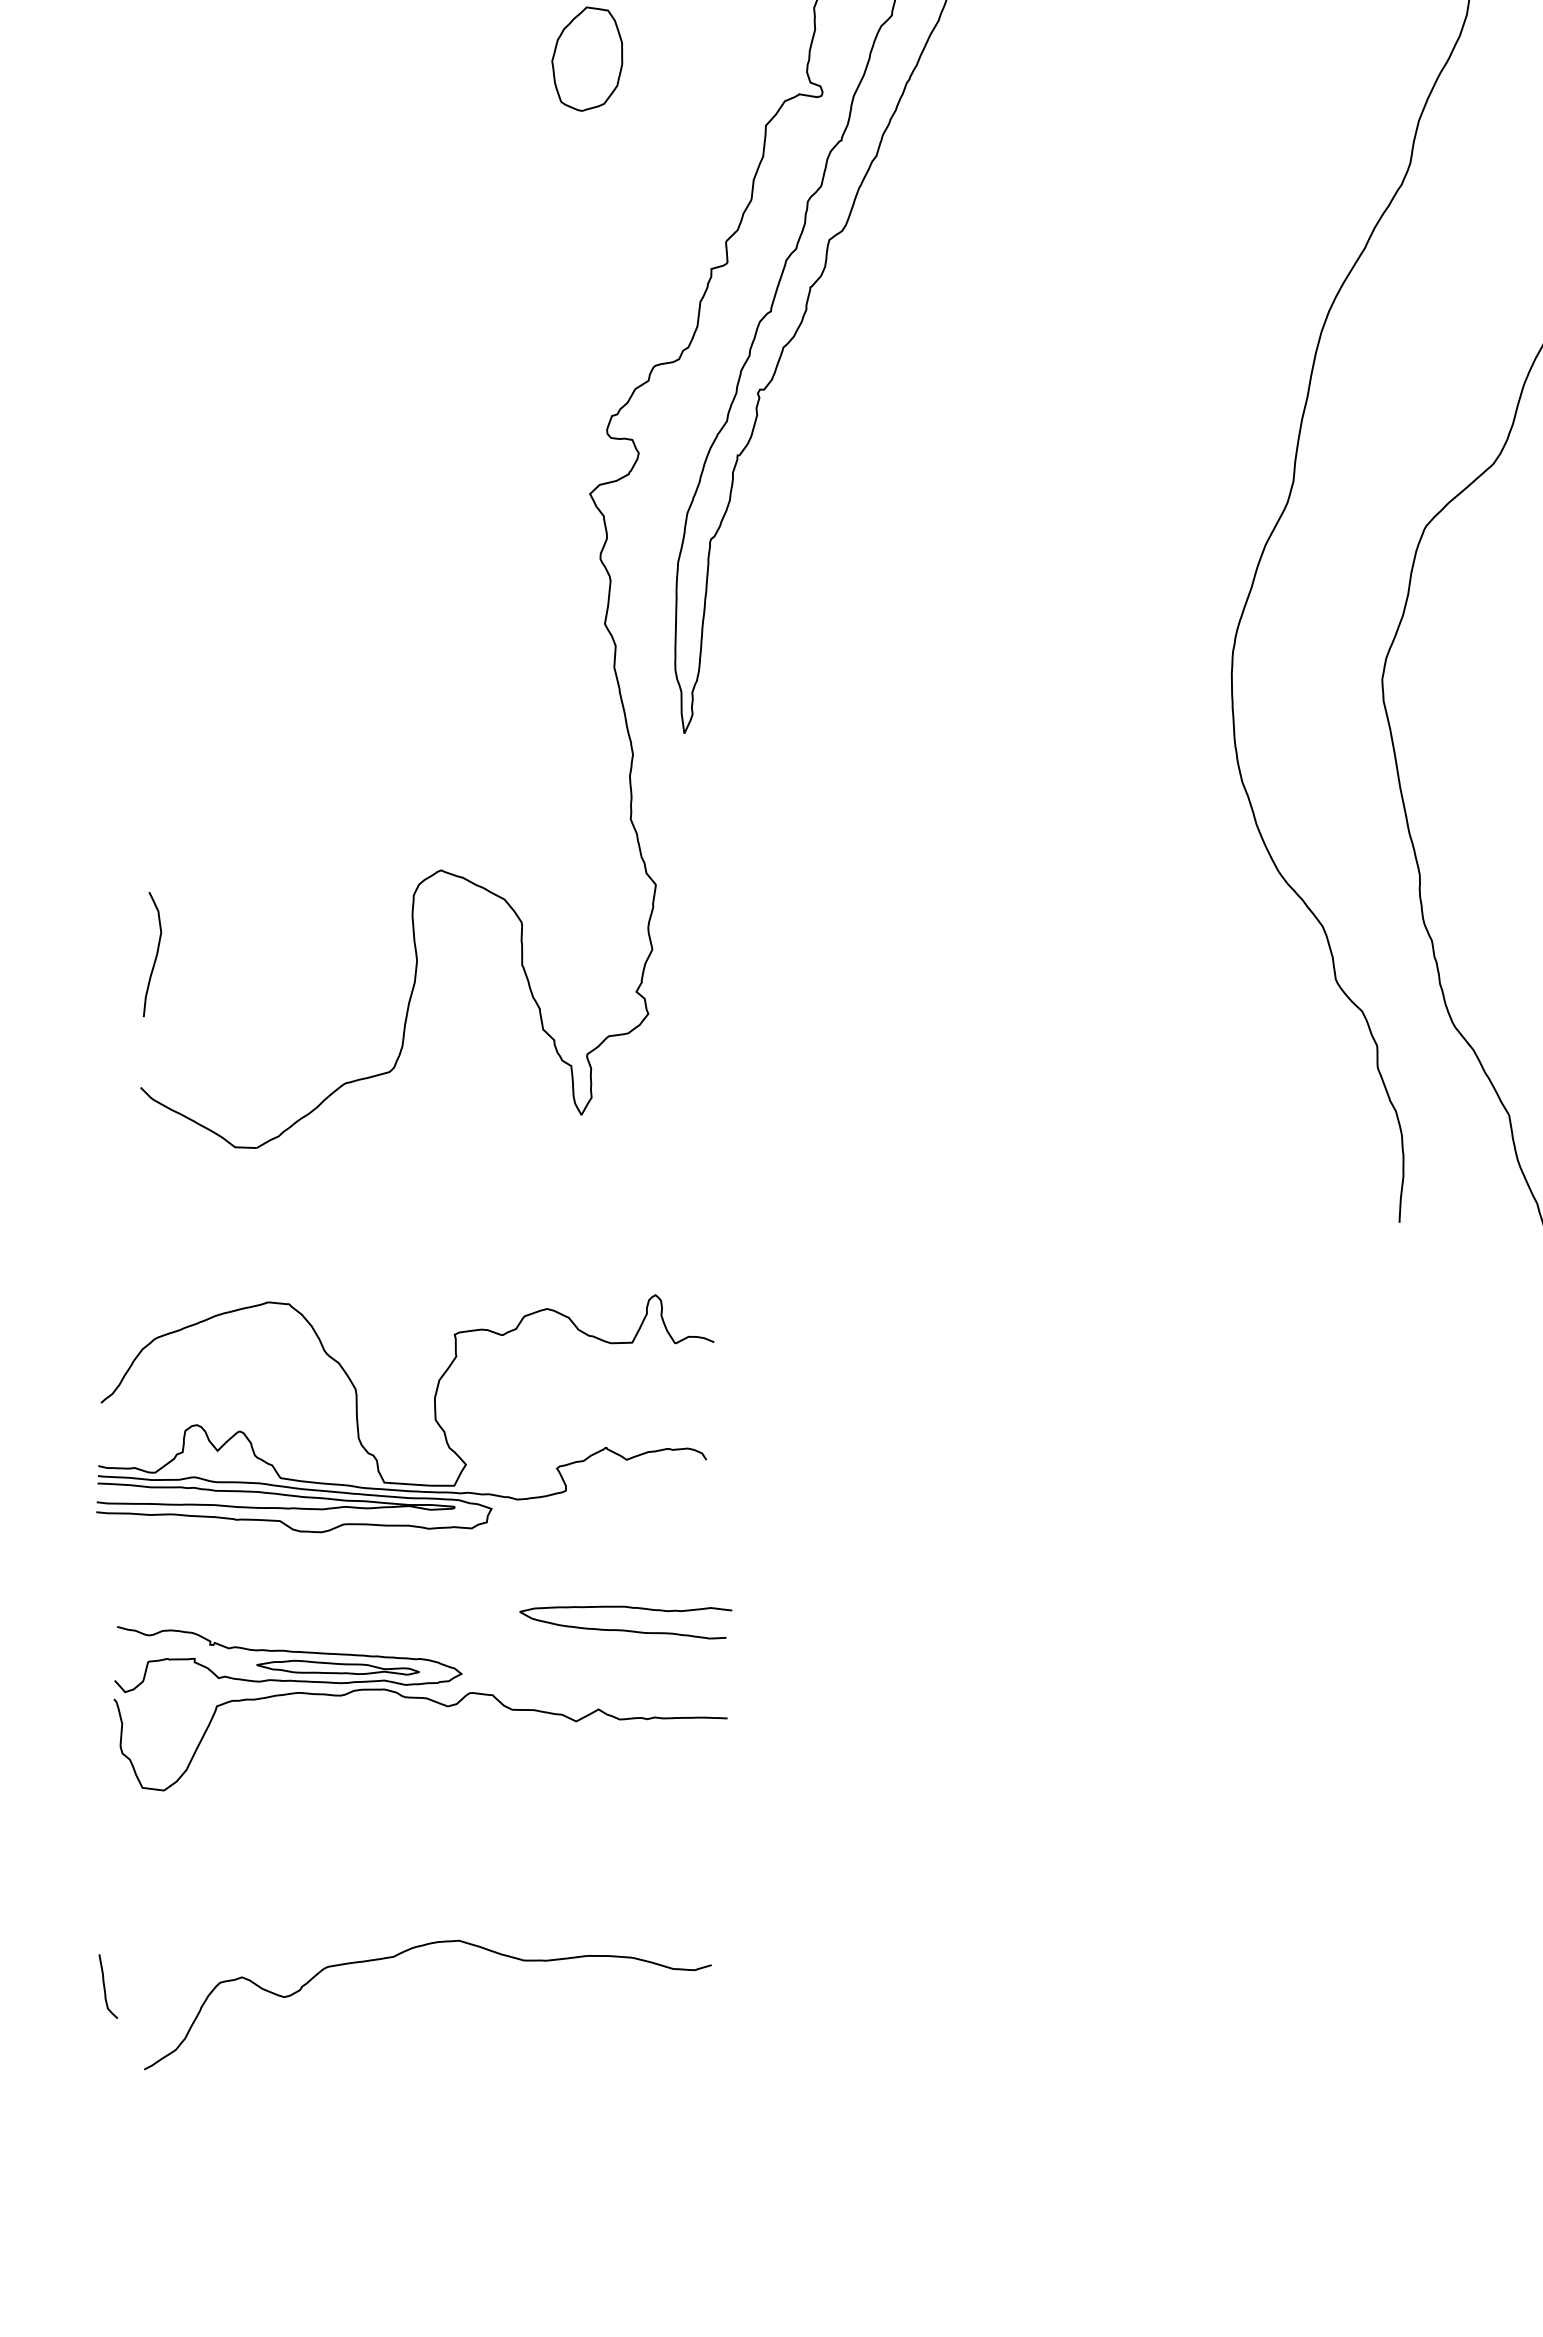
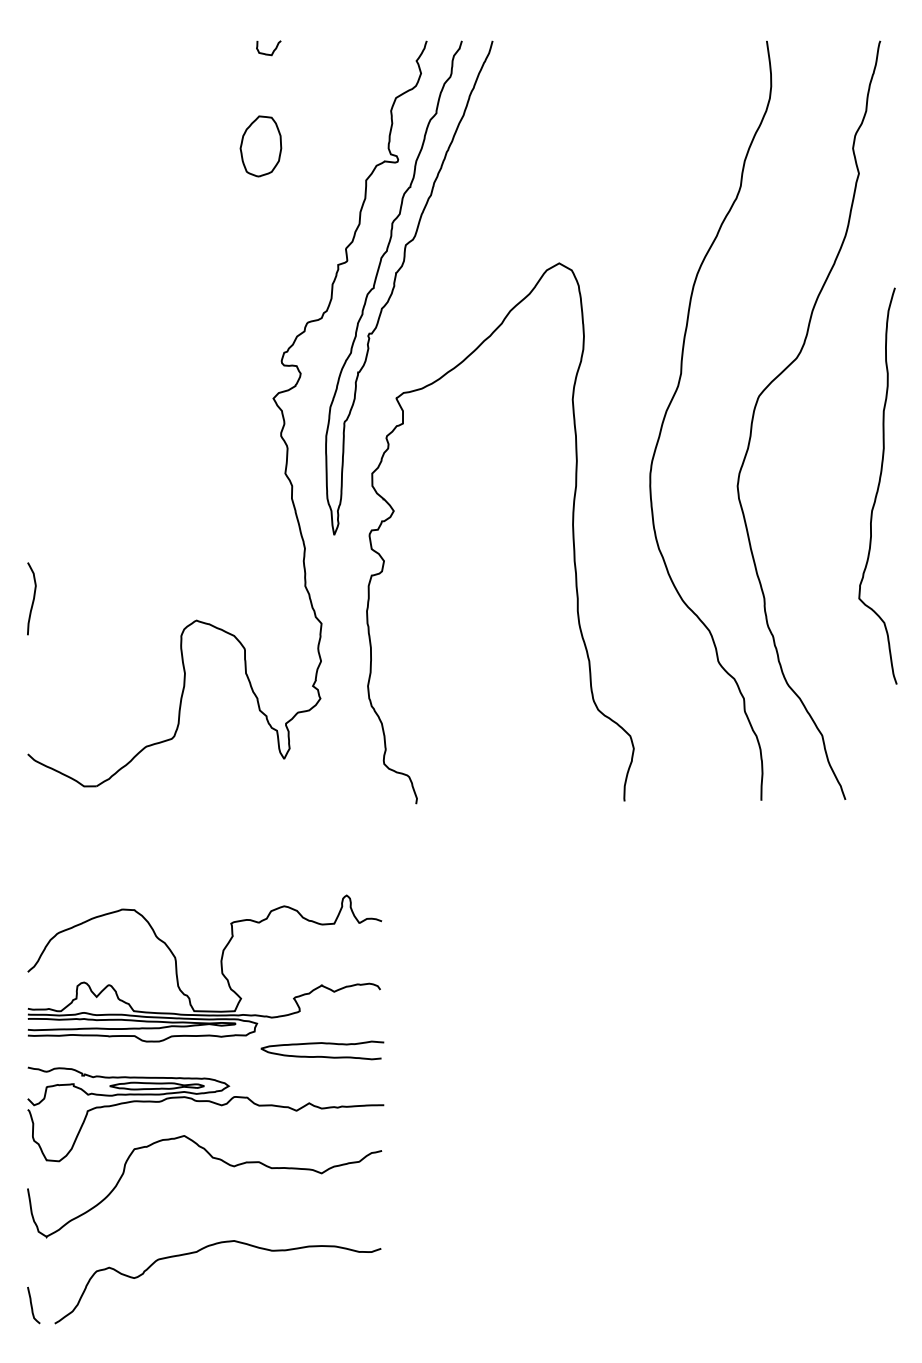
curve: (1094, 748) -> (572, 533), added
curve: (154, 955) -> (32, 599), moved
part: (432, 1407) -> (220, 966), moved
curve: (428, 1797) -> (212, 1158), added
curve: (105, 1986) -> (32, 1305), moved

